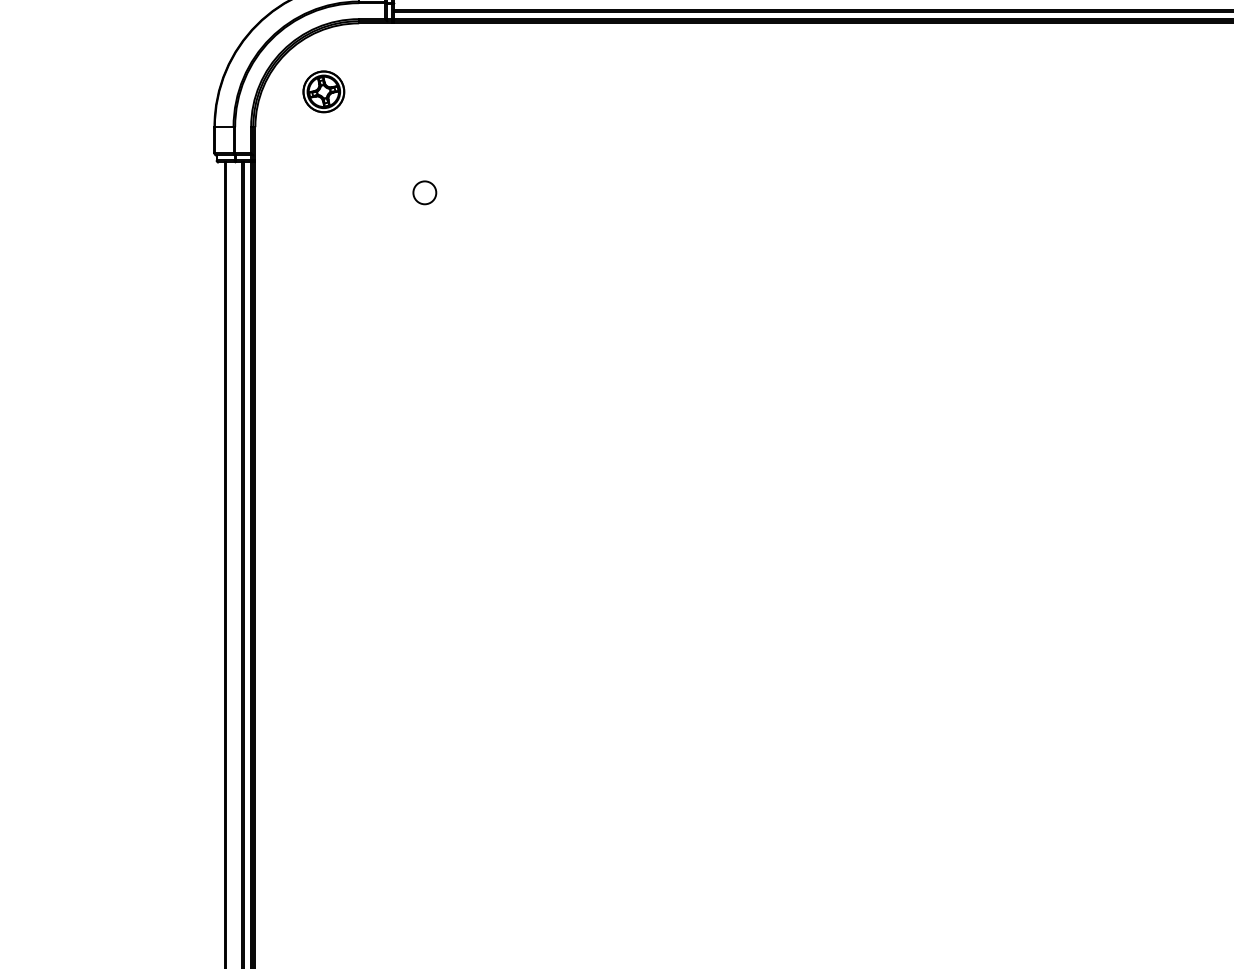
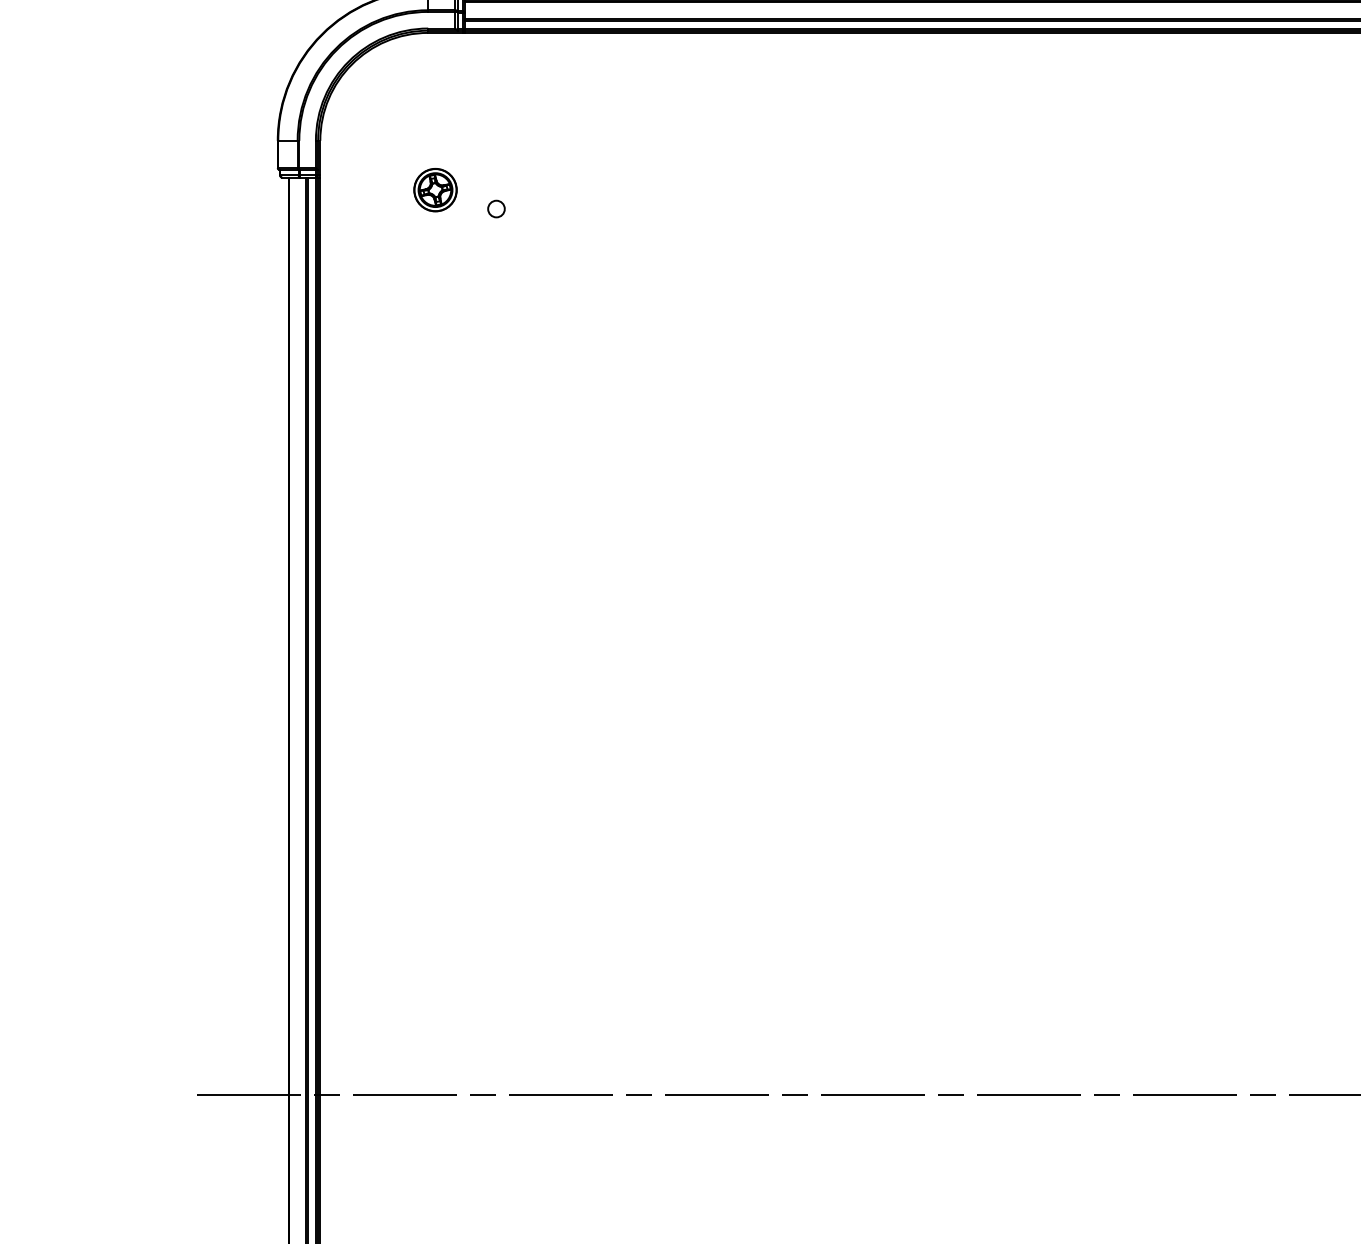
part: (323, 92) -> (435, 190), moved
circle: (424, 192) -> (496, 208), size x0.7

